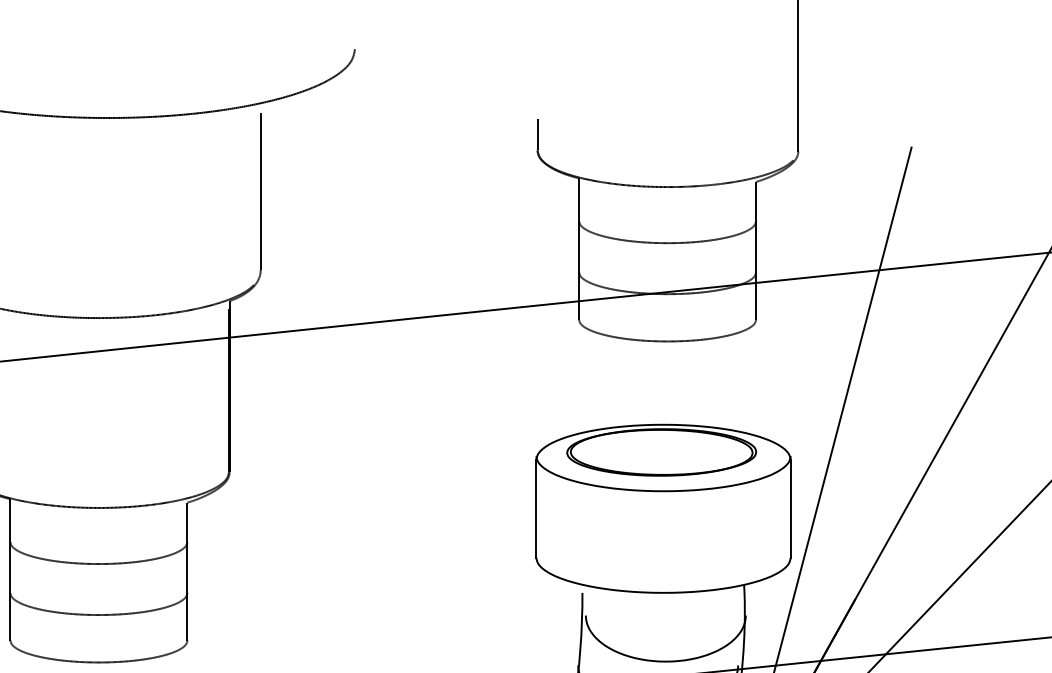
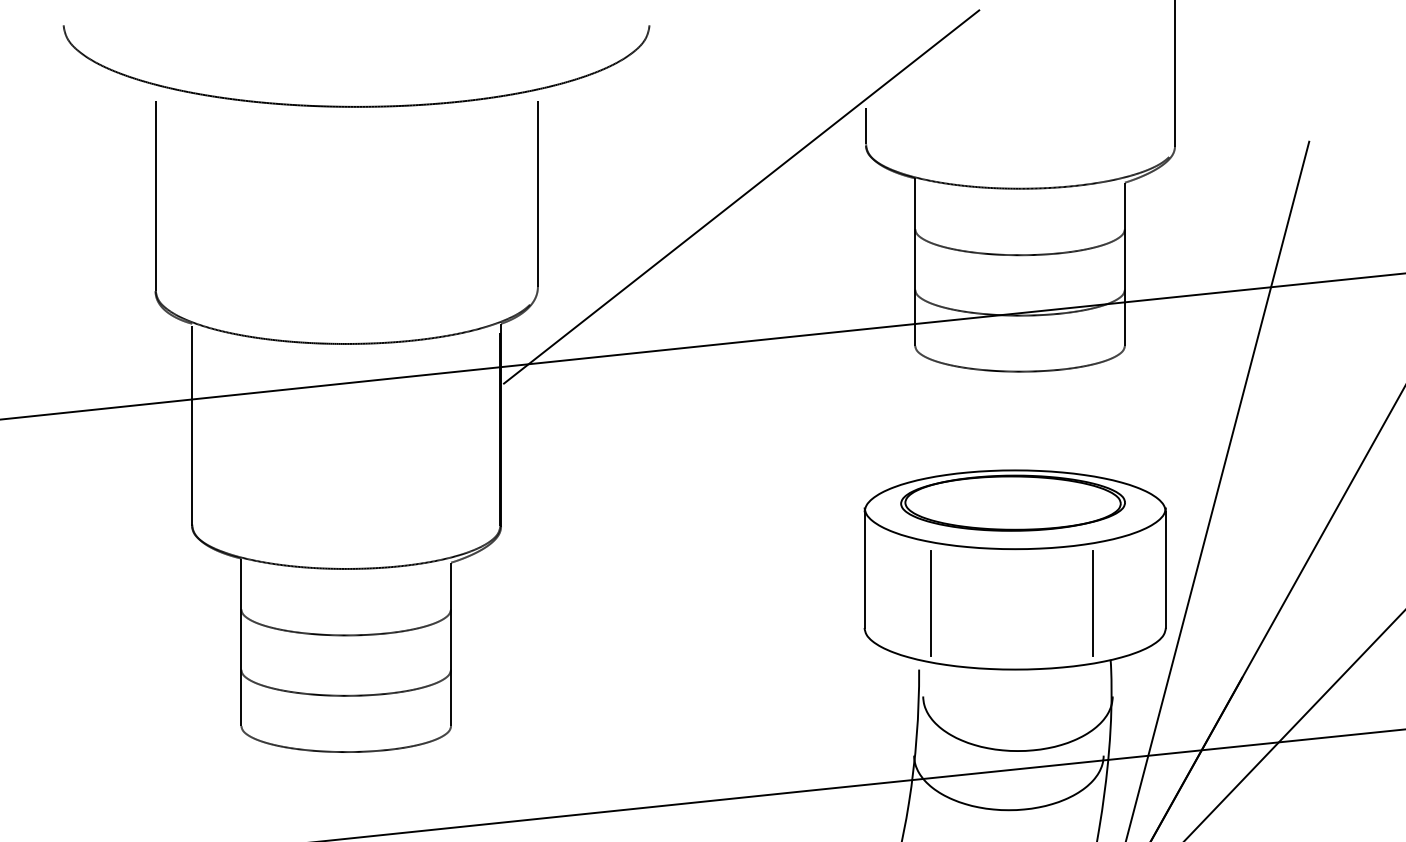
line: (432, 193) -> (741, 196), added
line: (592, 537) -> (931, 603), added
line: (728, 537) -> (1092, 603), added

